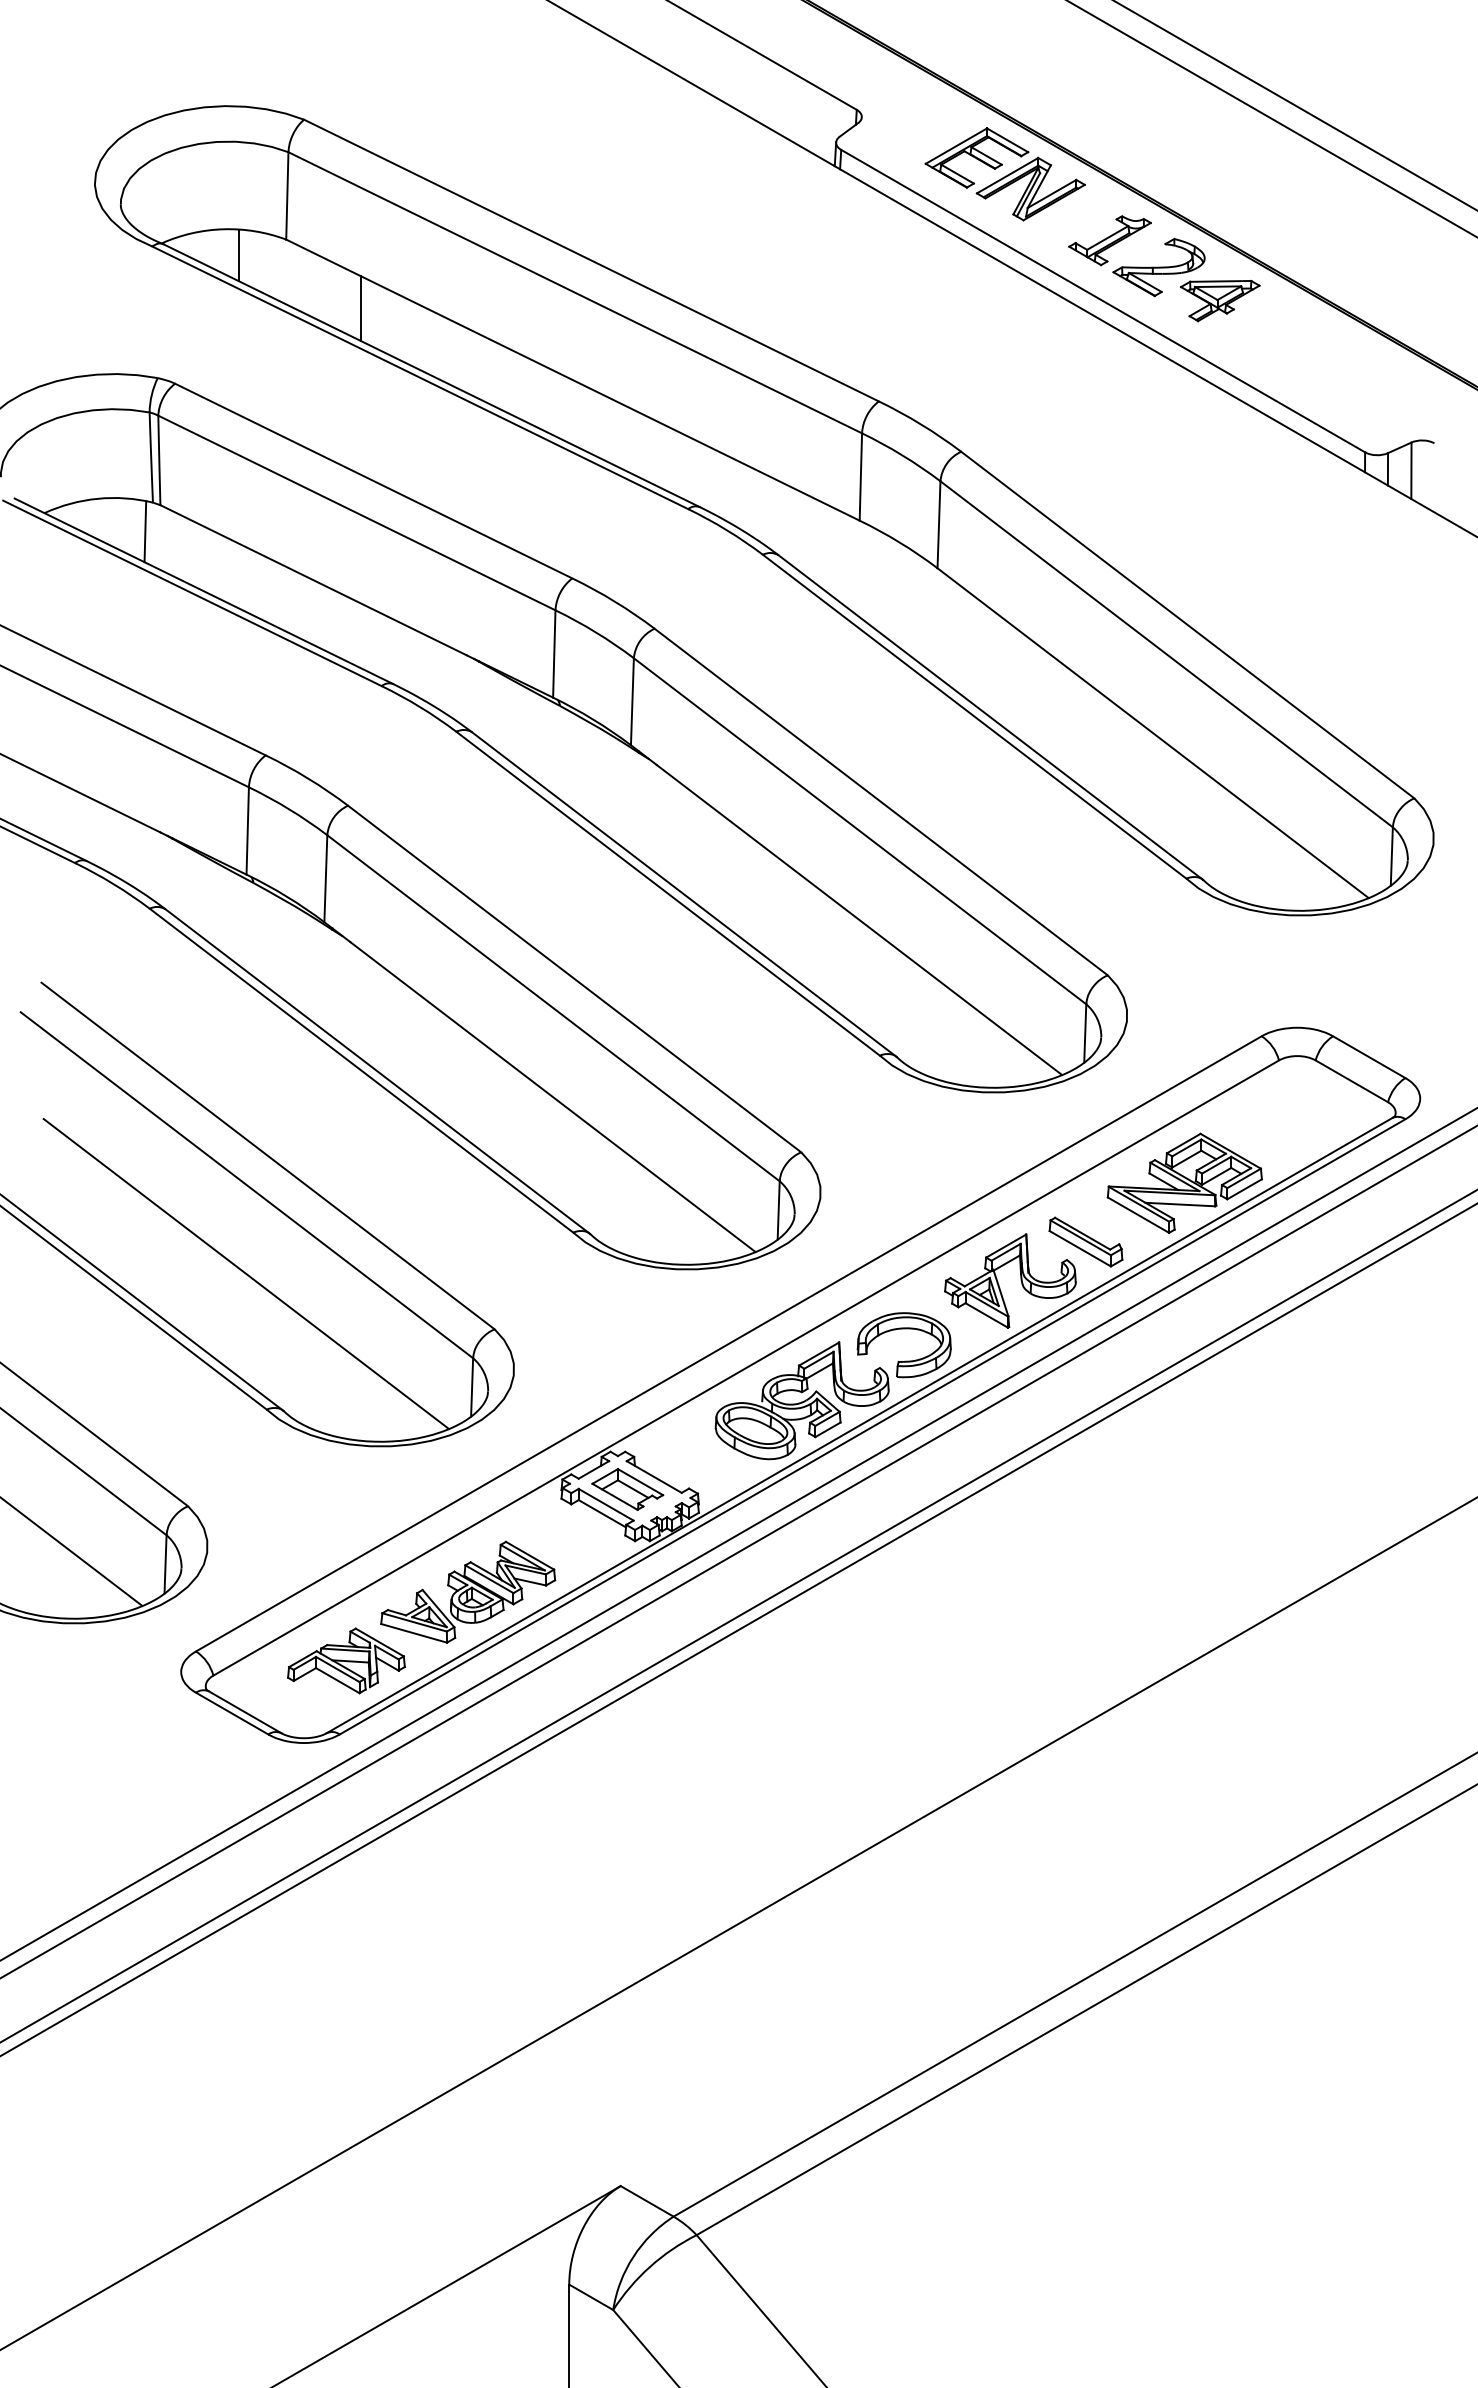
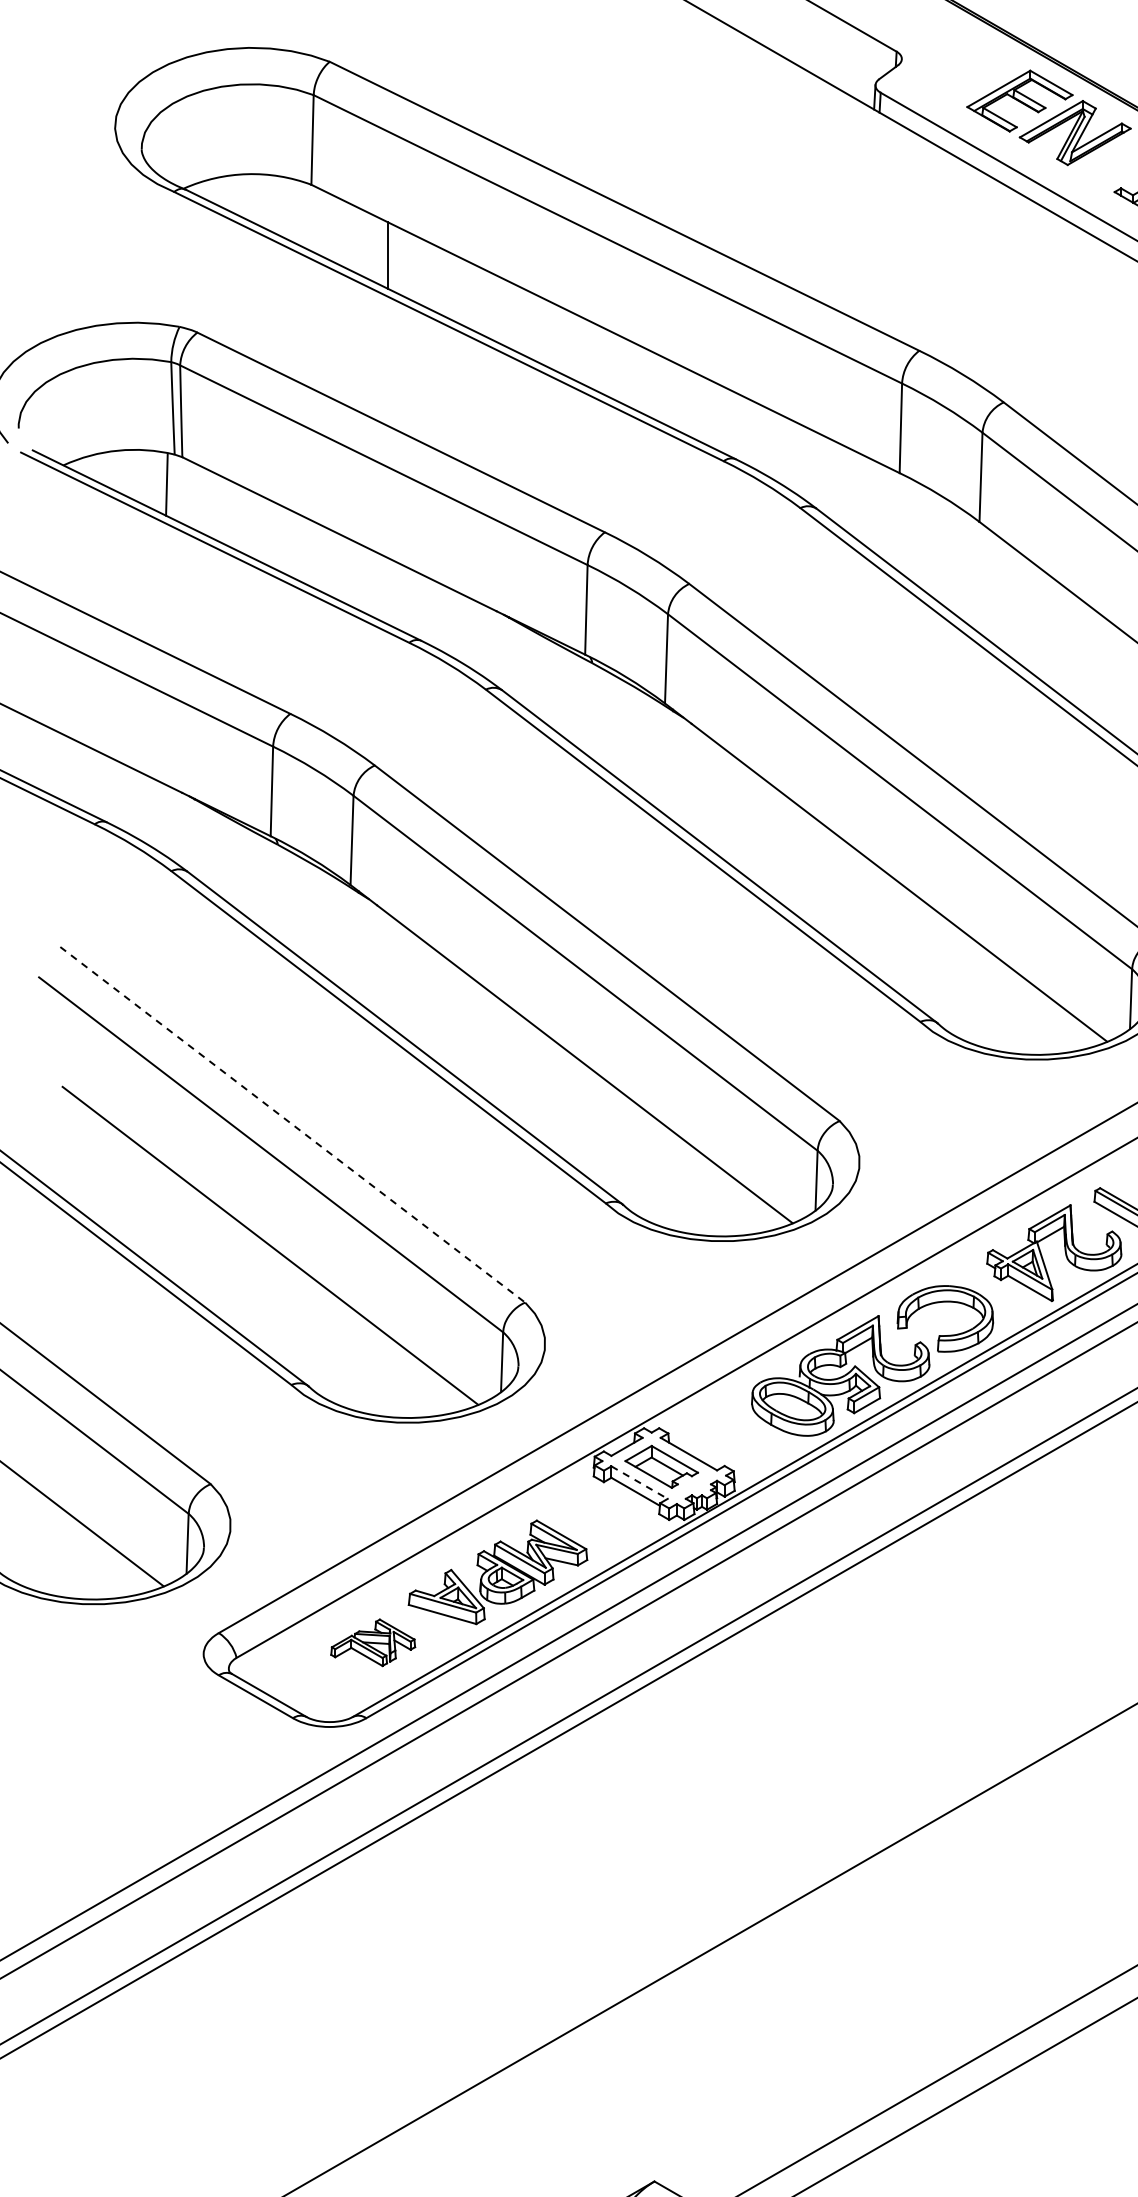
line: (238, 255) -> (262, 201), removed
line: (268, 1156) -> (293, 1125), solid -> dashed
line: (606, 1504) -> (639, 1482), solid -> dashed
part: (346, 1660) -> (373, 1642), size x0.7

